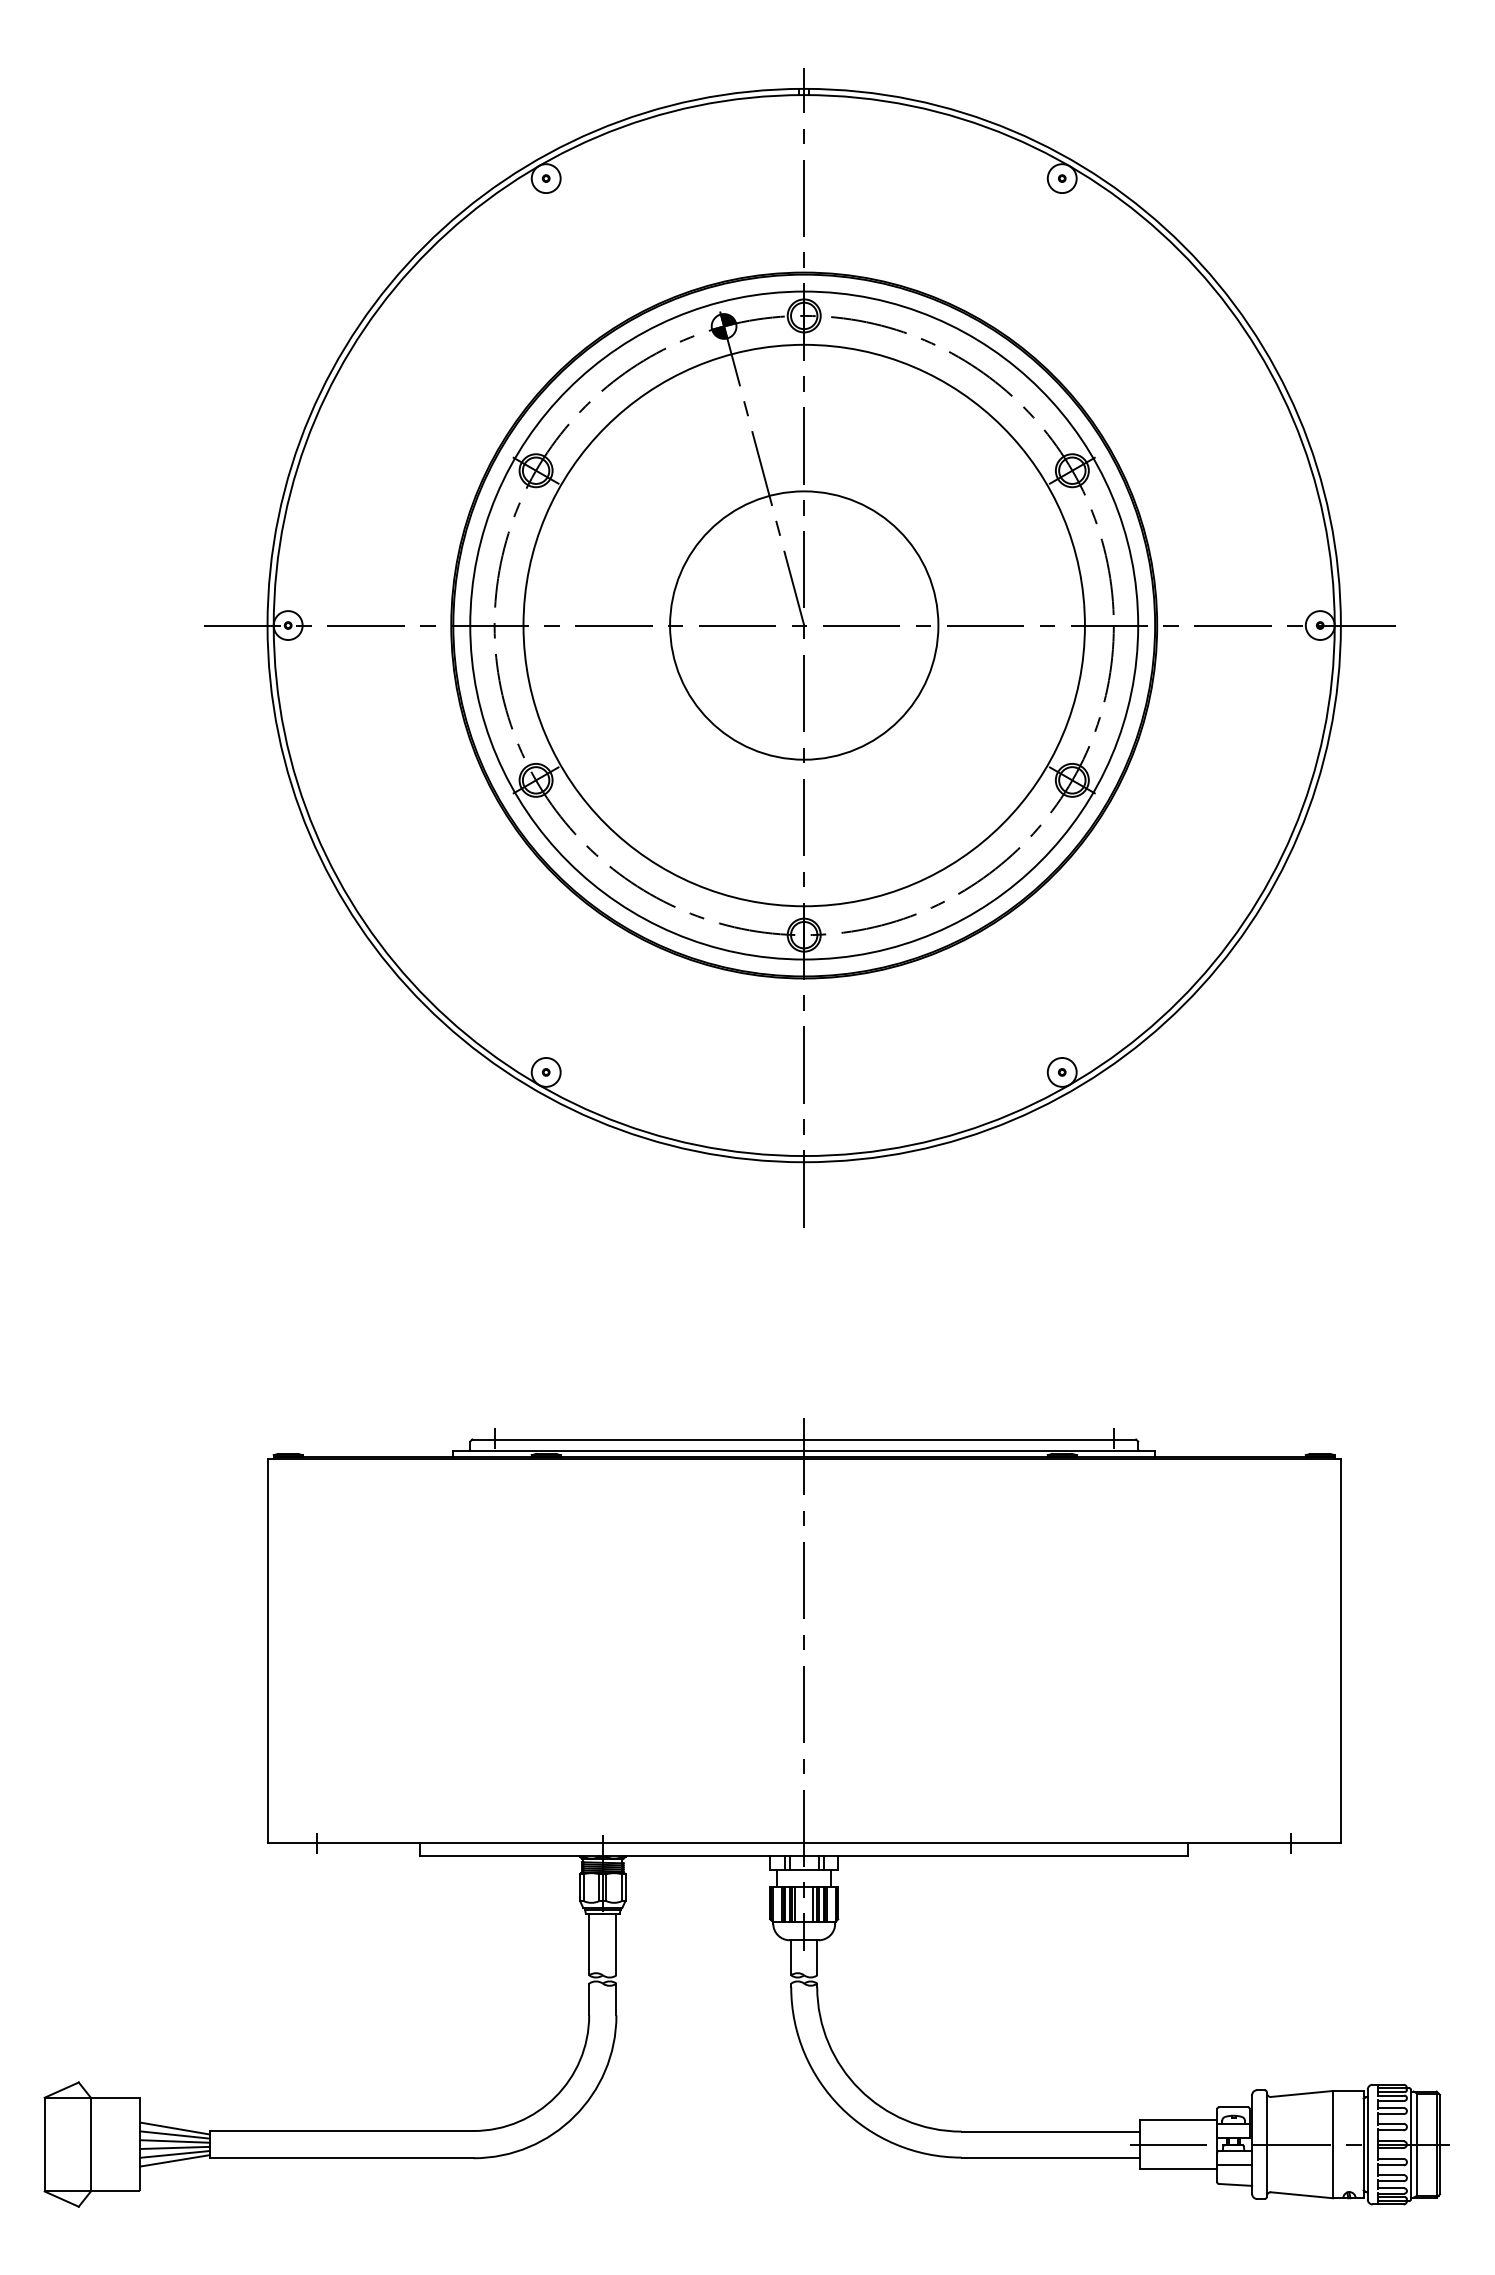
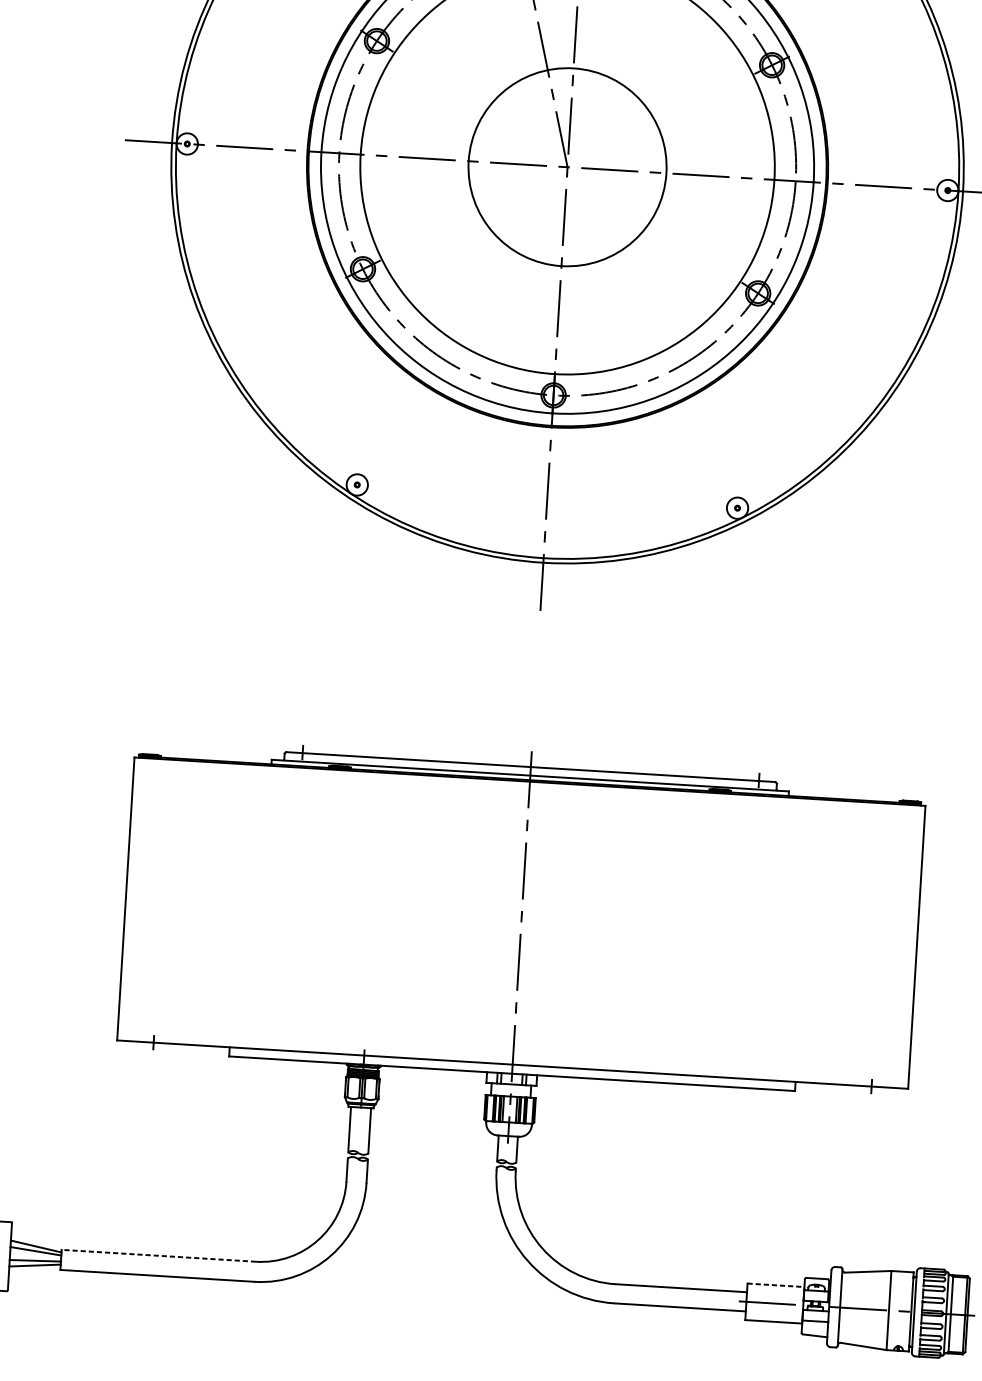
line: (1178, 2119) -> (776, 1285), solid -> dashed
line: (341, 2130) -> (158, 1255), solid -> dashed
line: (174, 2141) -> (35, 1256), removed
line: (174, 2160) -> (34, 1270), removed

